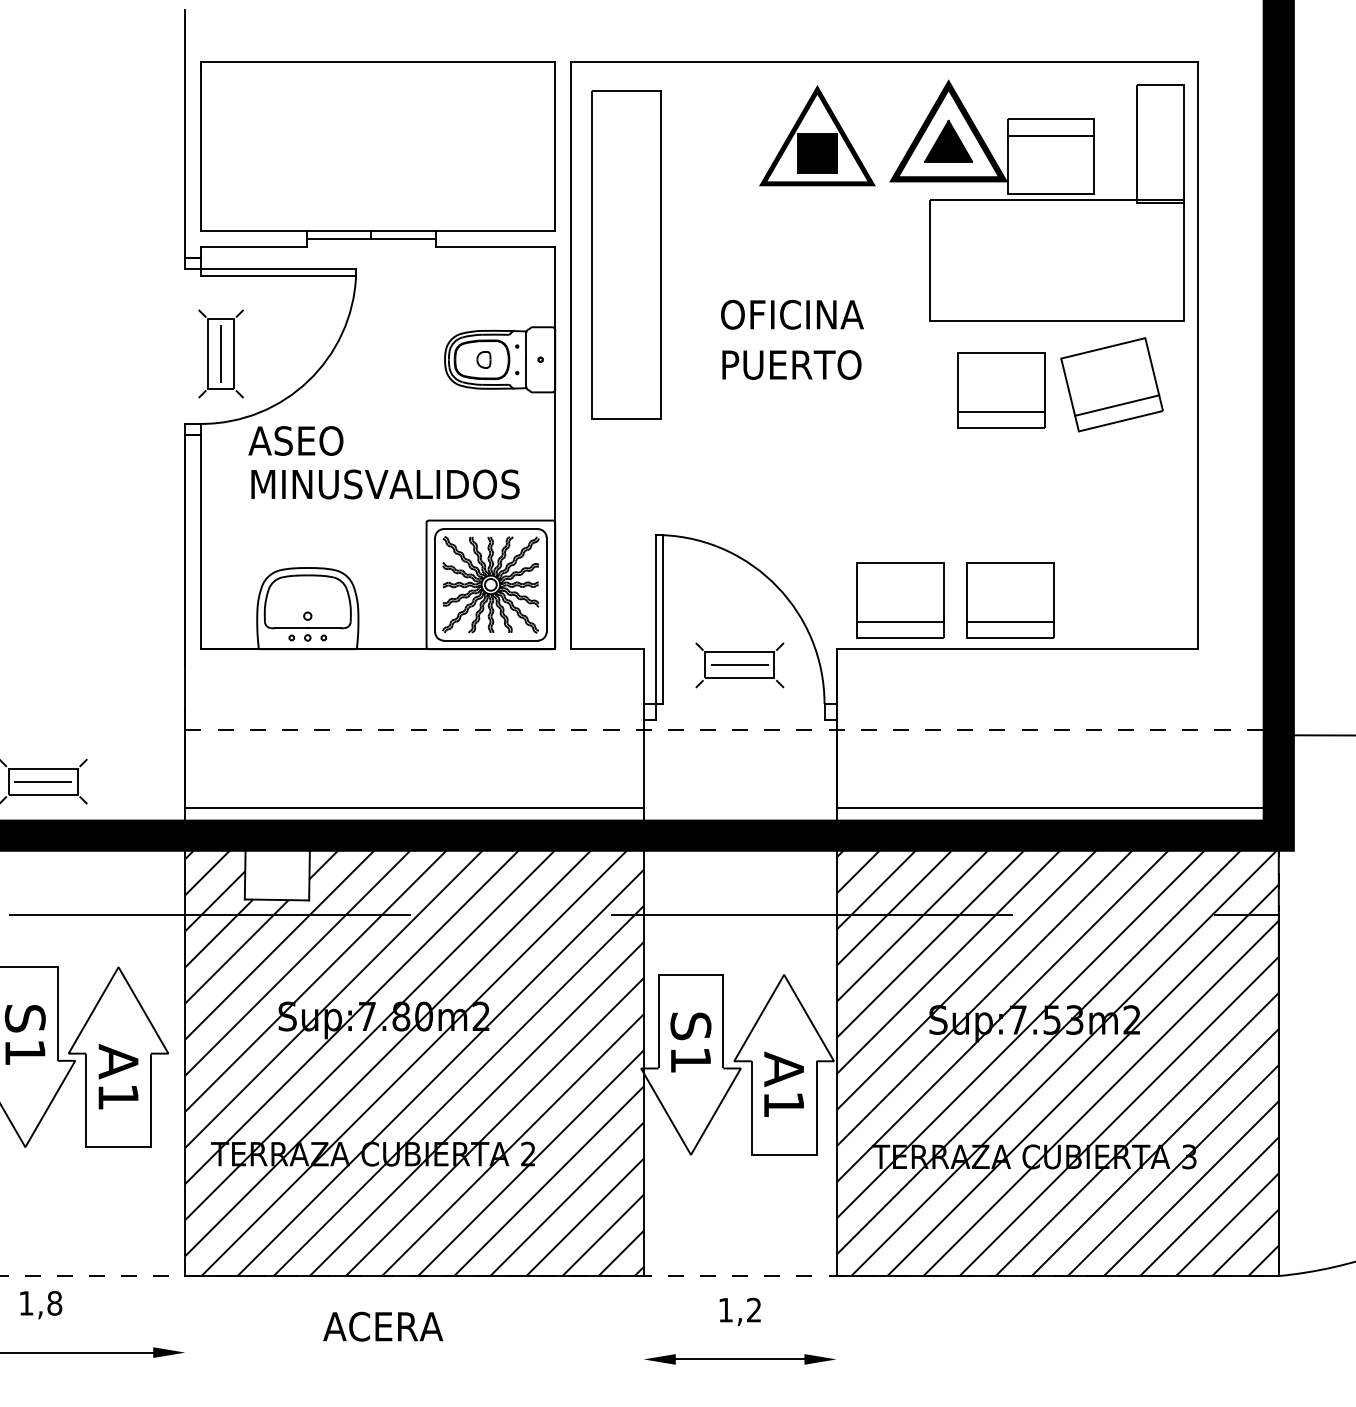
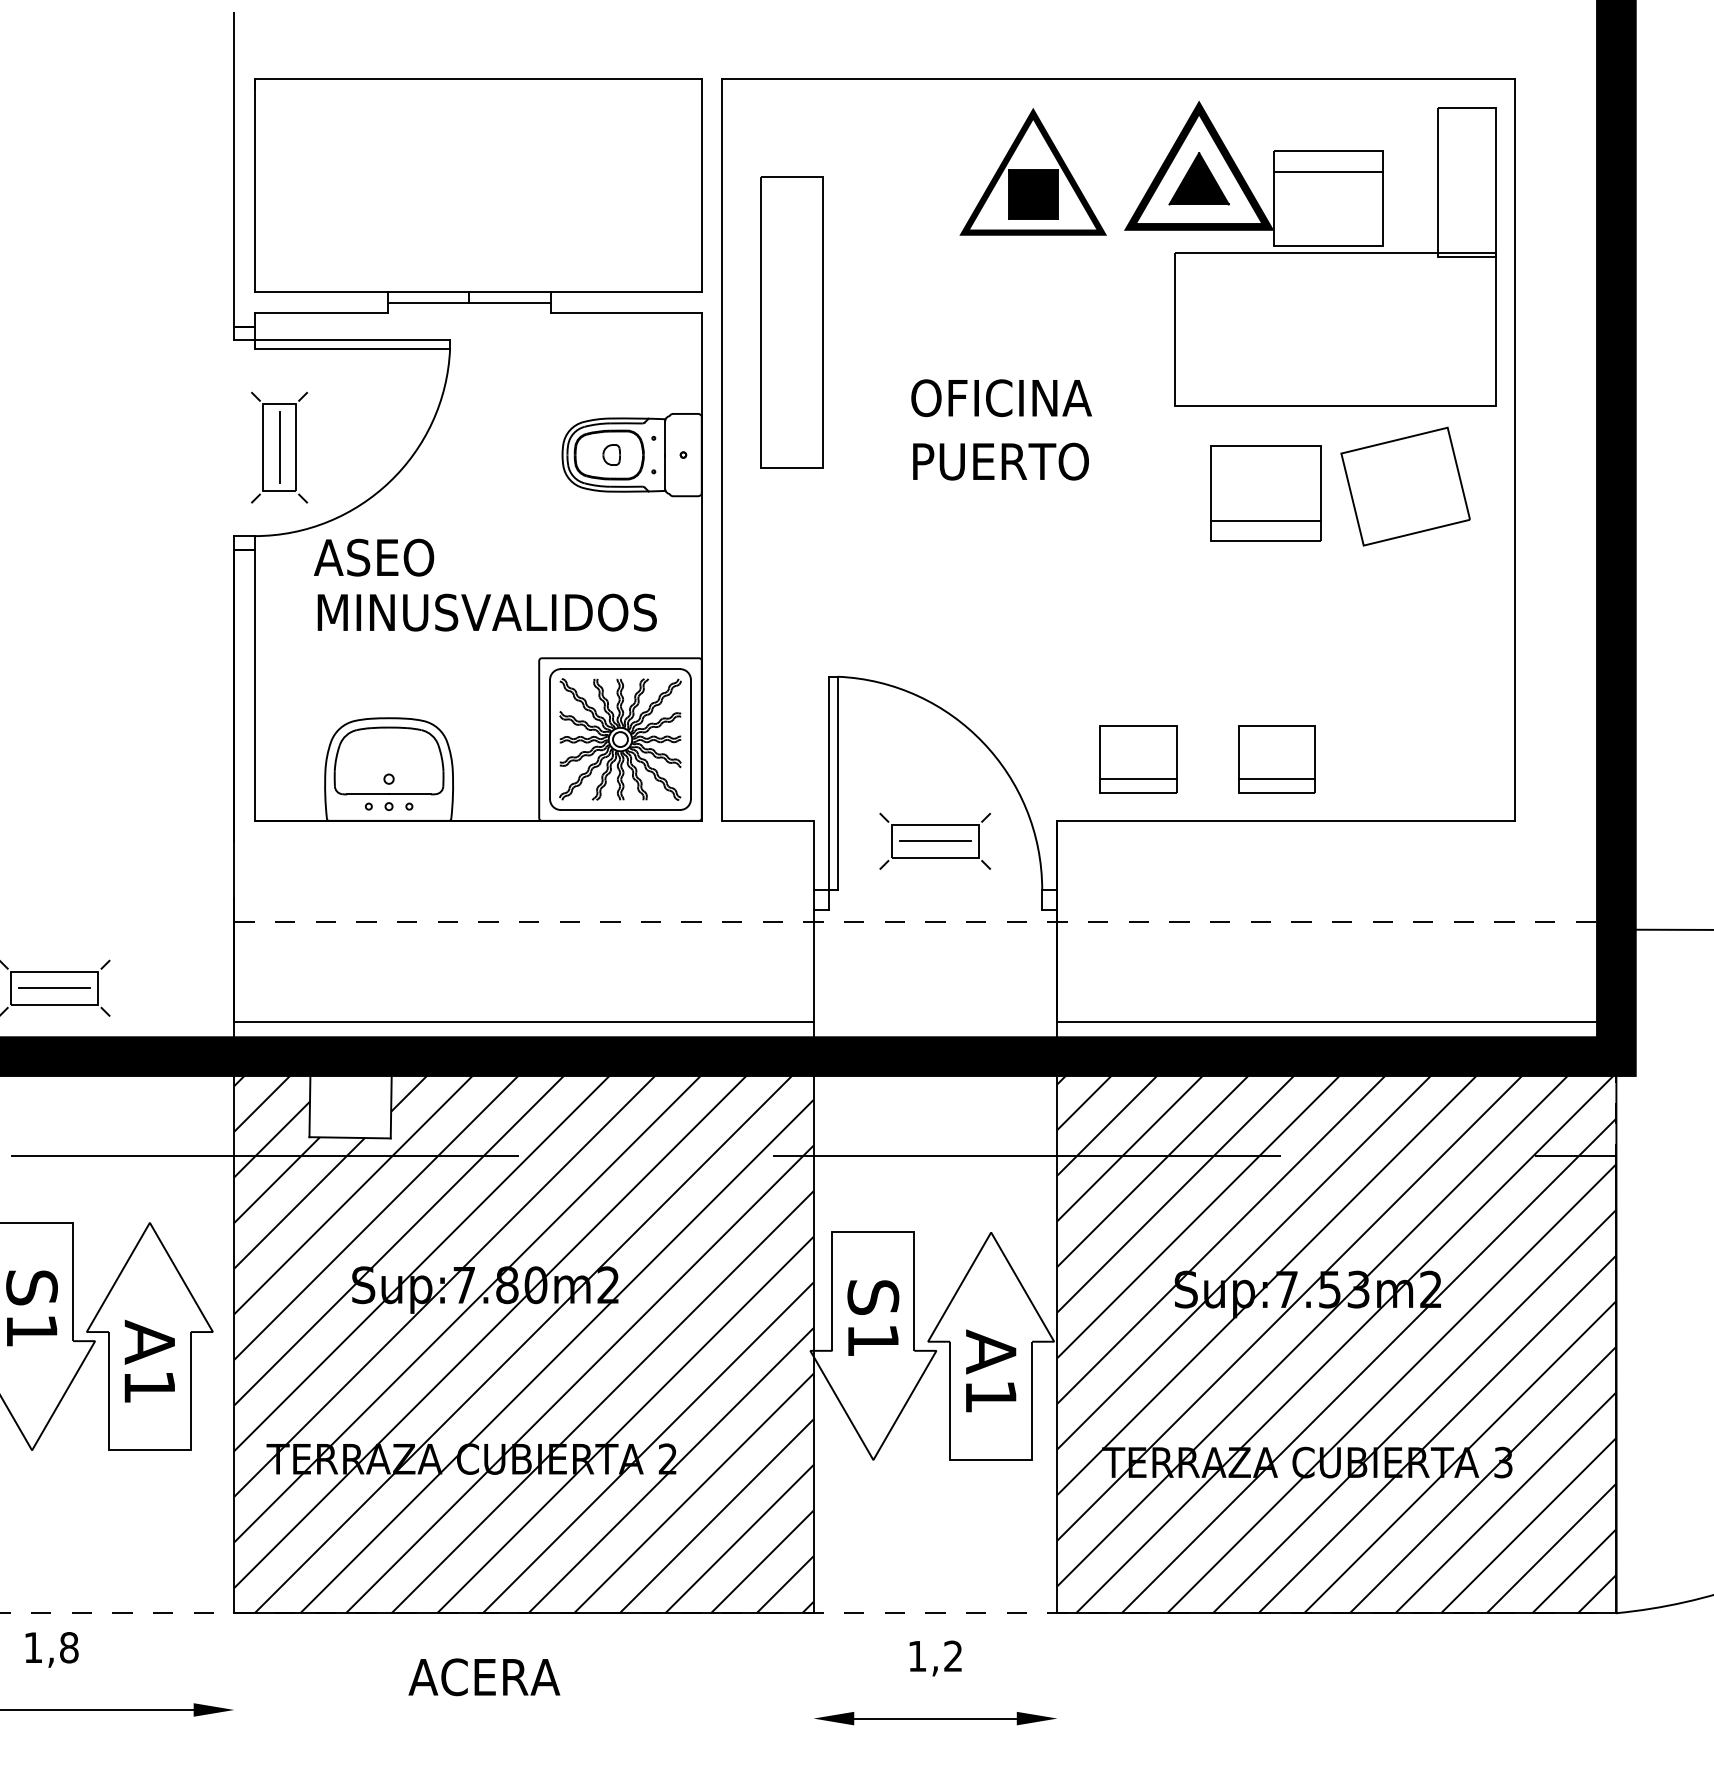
part: (626, 254) -> (791, 321), size x0.7
line: (1117, 405) -> (1412, 512), removed
part: (900, 600) -> (1138, 759), size x0.7
part: (1010, 600) -> (1277, 759), size x0.7

